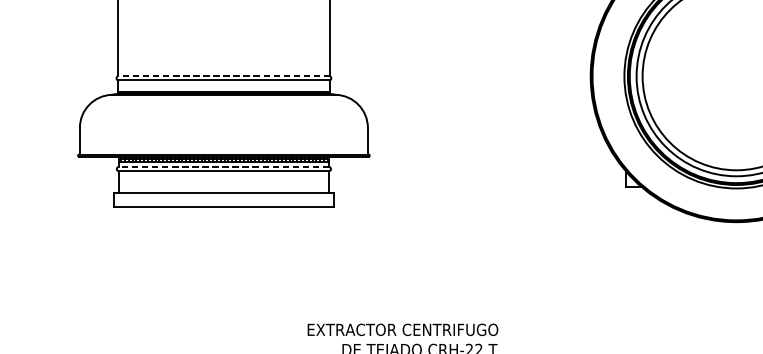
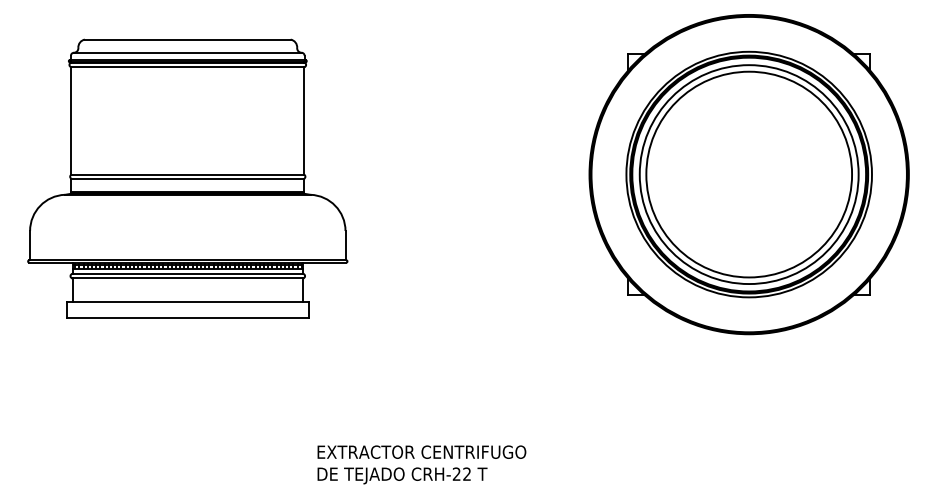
line: (223, 76) -> (187, 174), dashed -> solid
line: (223, 166) -> (187, 273), dashed -> solid
text: (402, 329) -> (421, 451), moved

